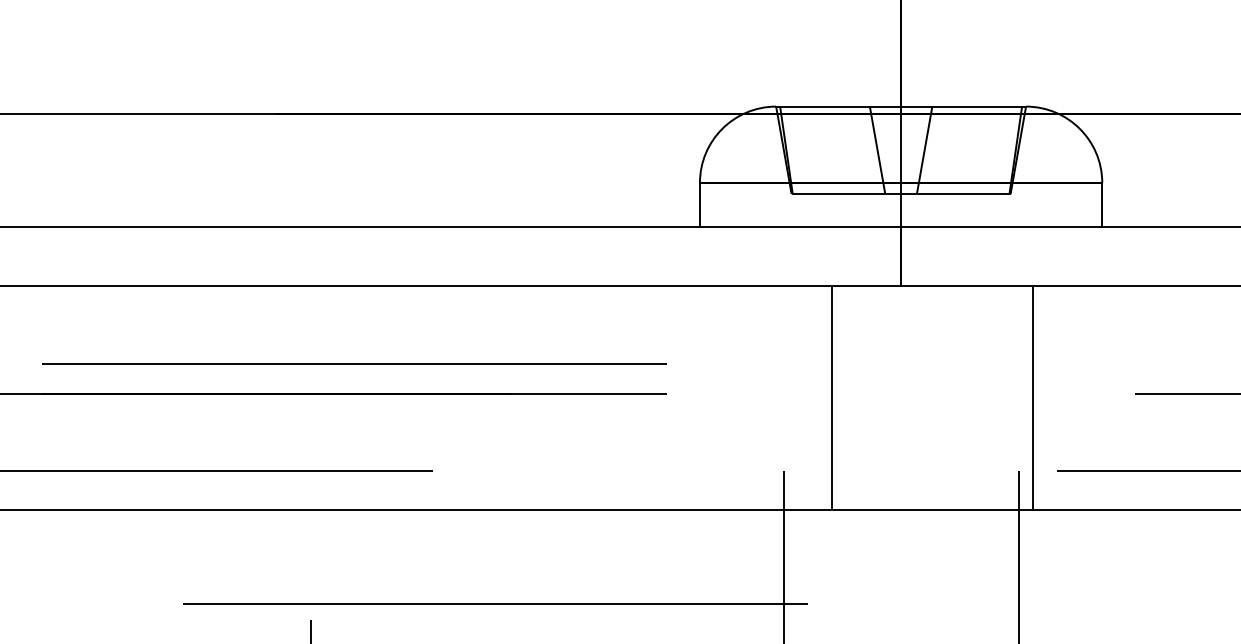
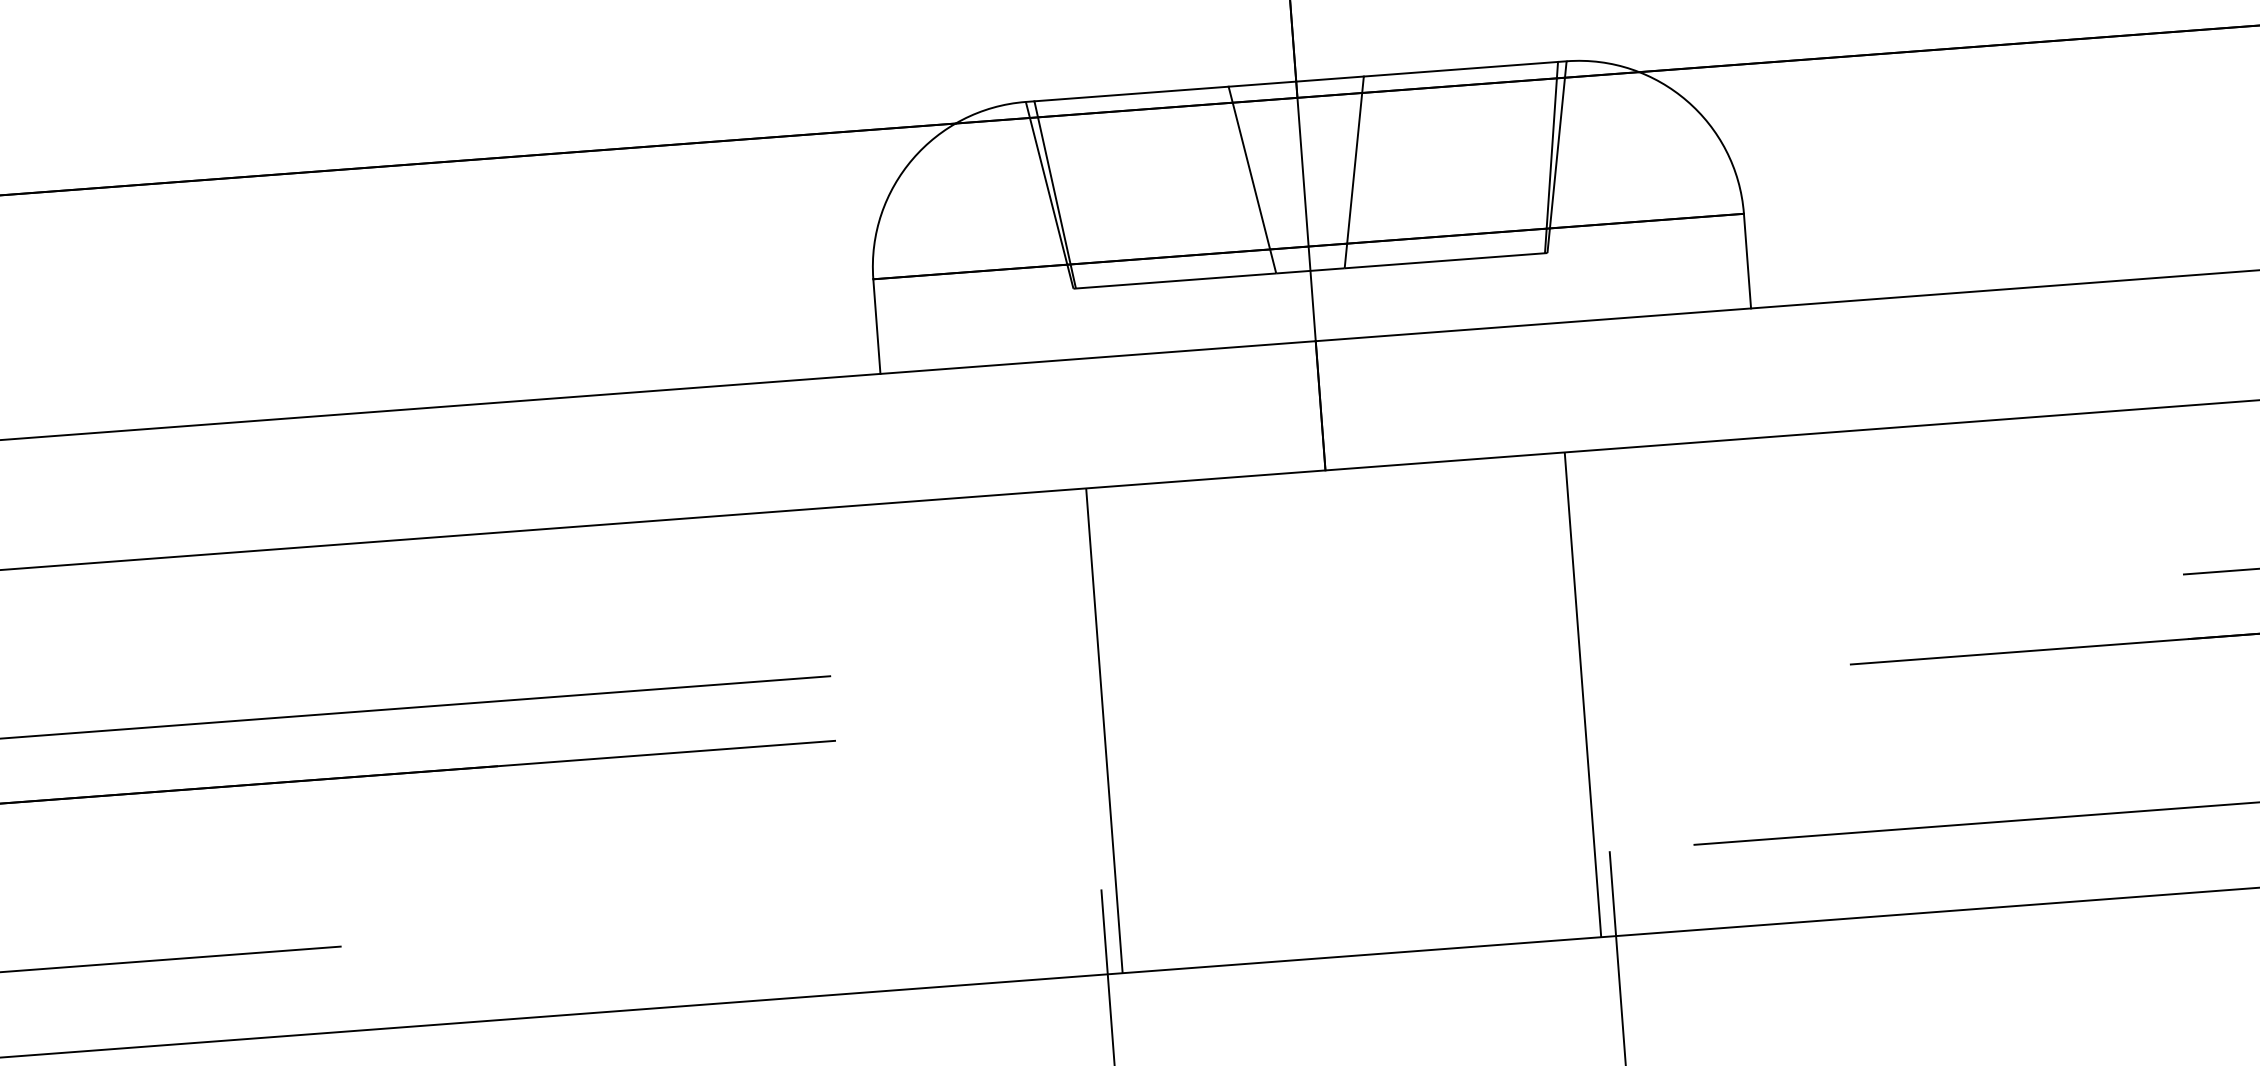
line: (831, 398) -> (1104, 731), moved
line: (1032, 398) -> (1582, 695), moved

